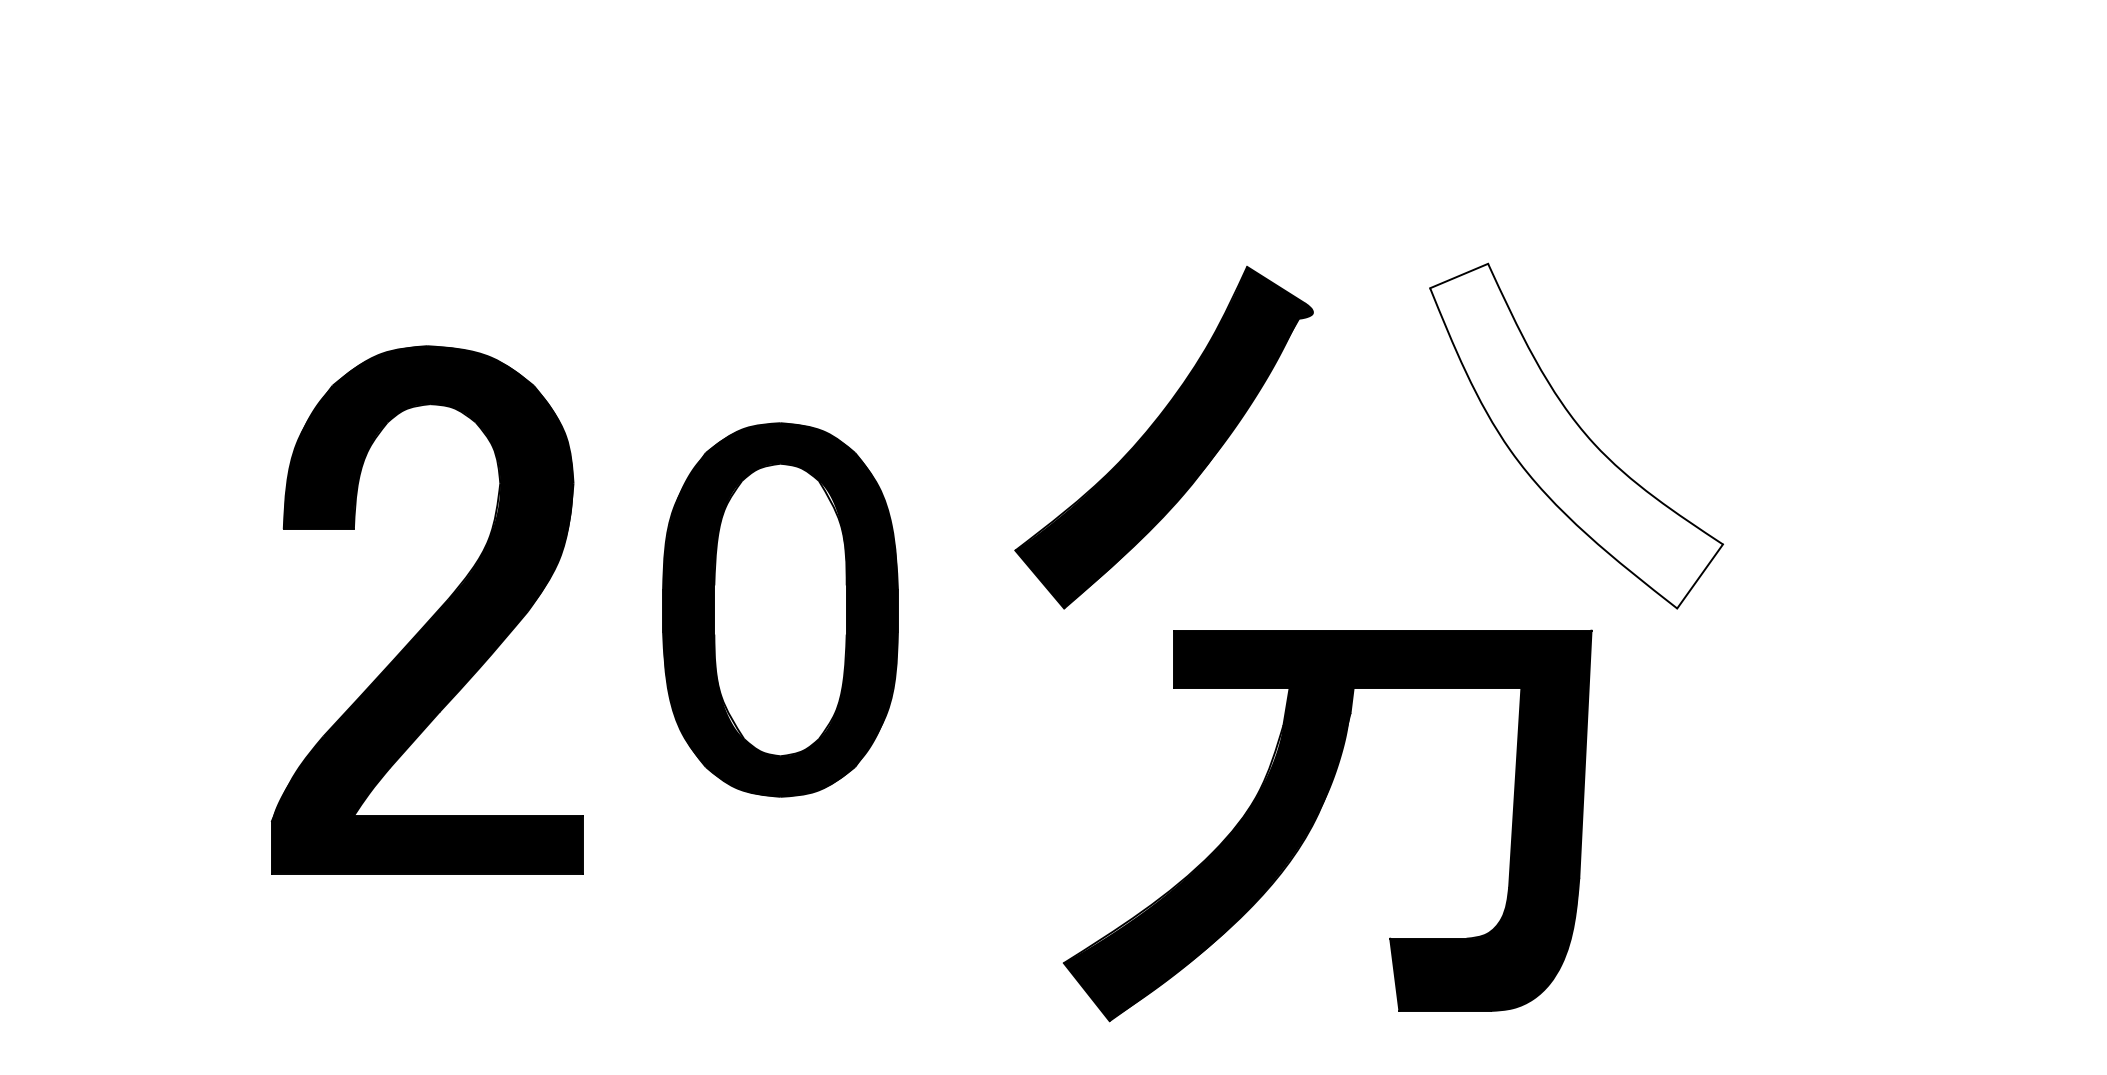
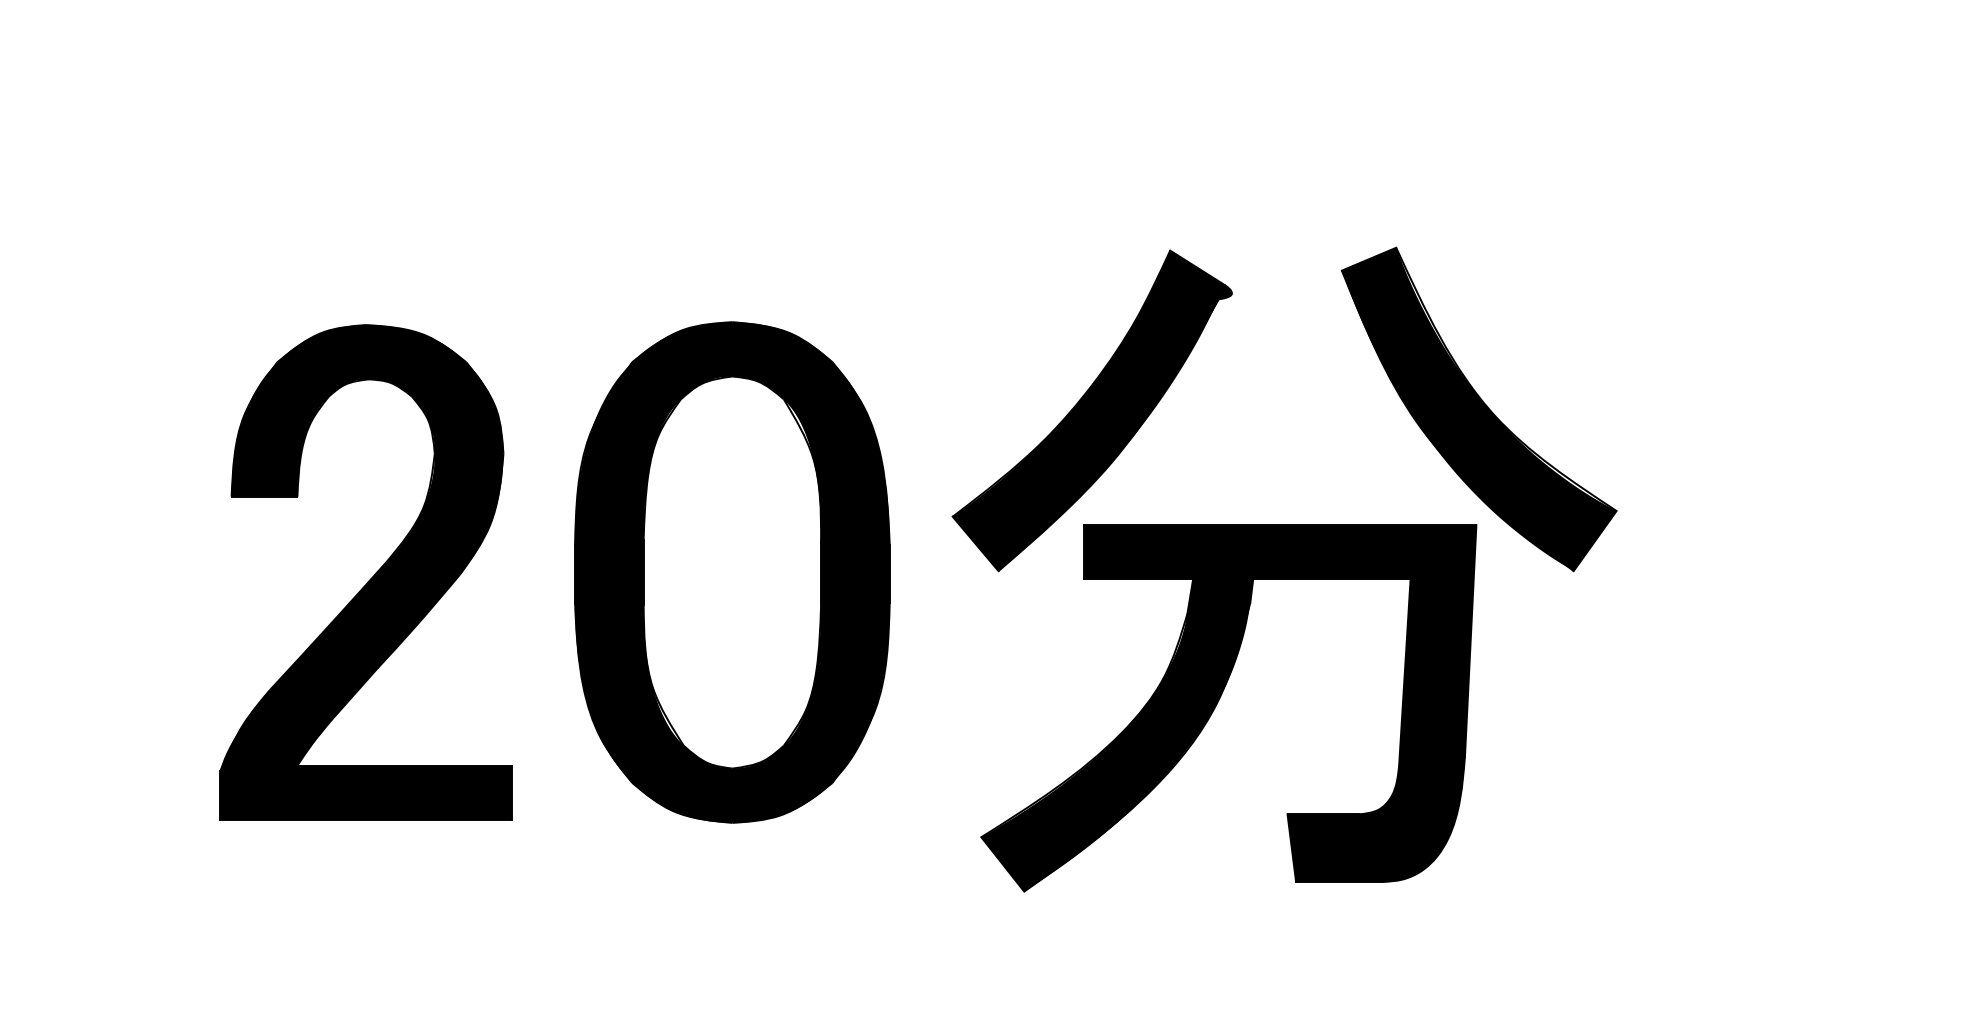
fill: (1576, 435) -> (1479, 408), added
part: (780, 609) -> (732, 572), size x1.43
part: (432, 615) -> (371, 577), moved
part: (1316, 819) -> (1218, 702), moved

